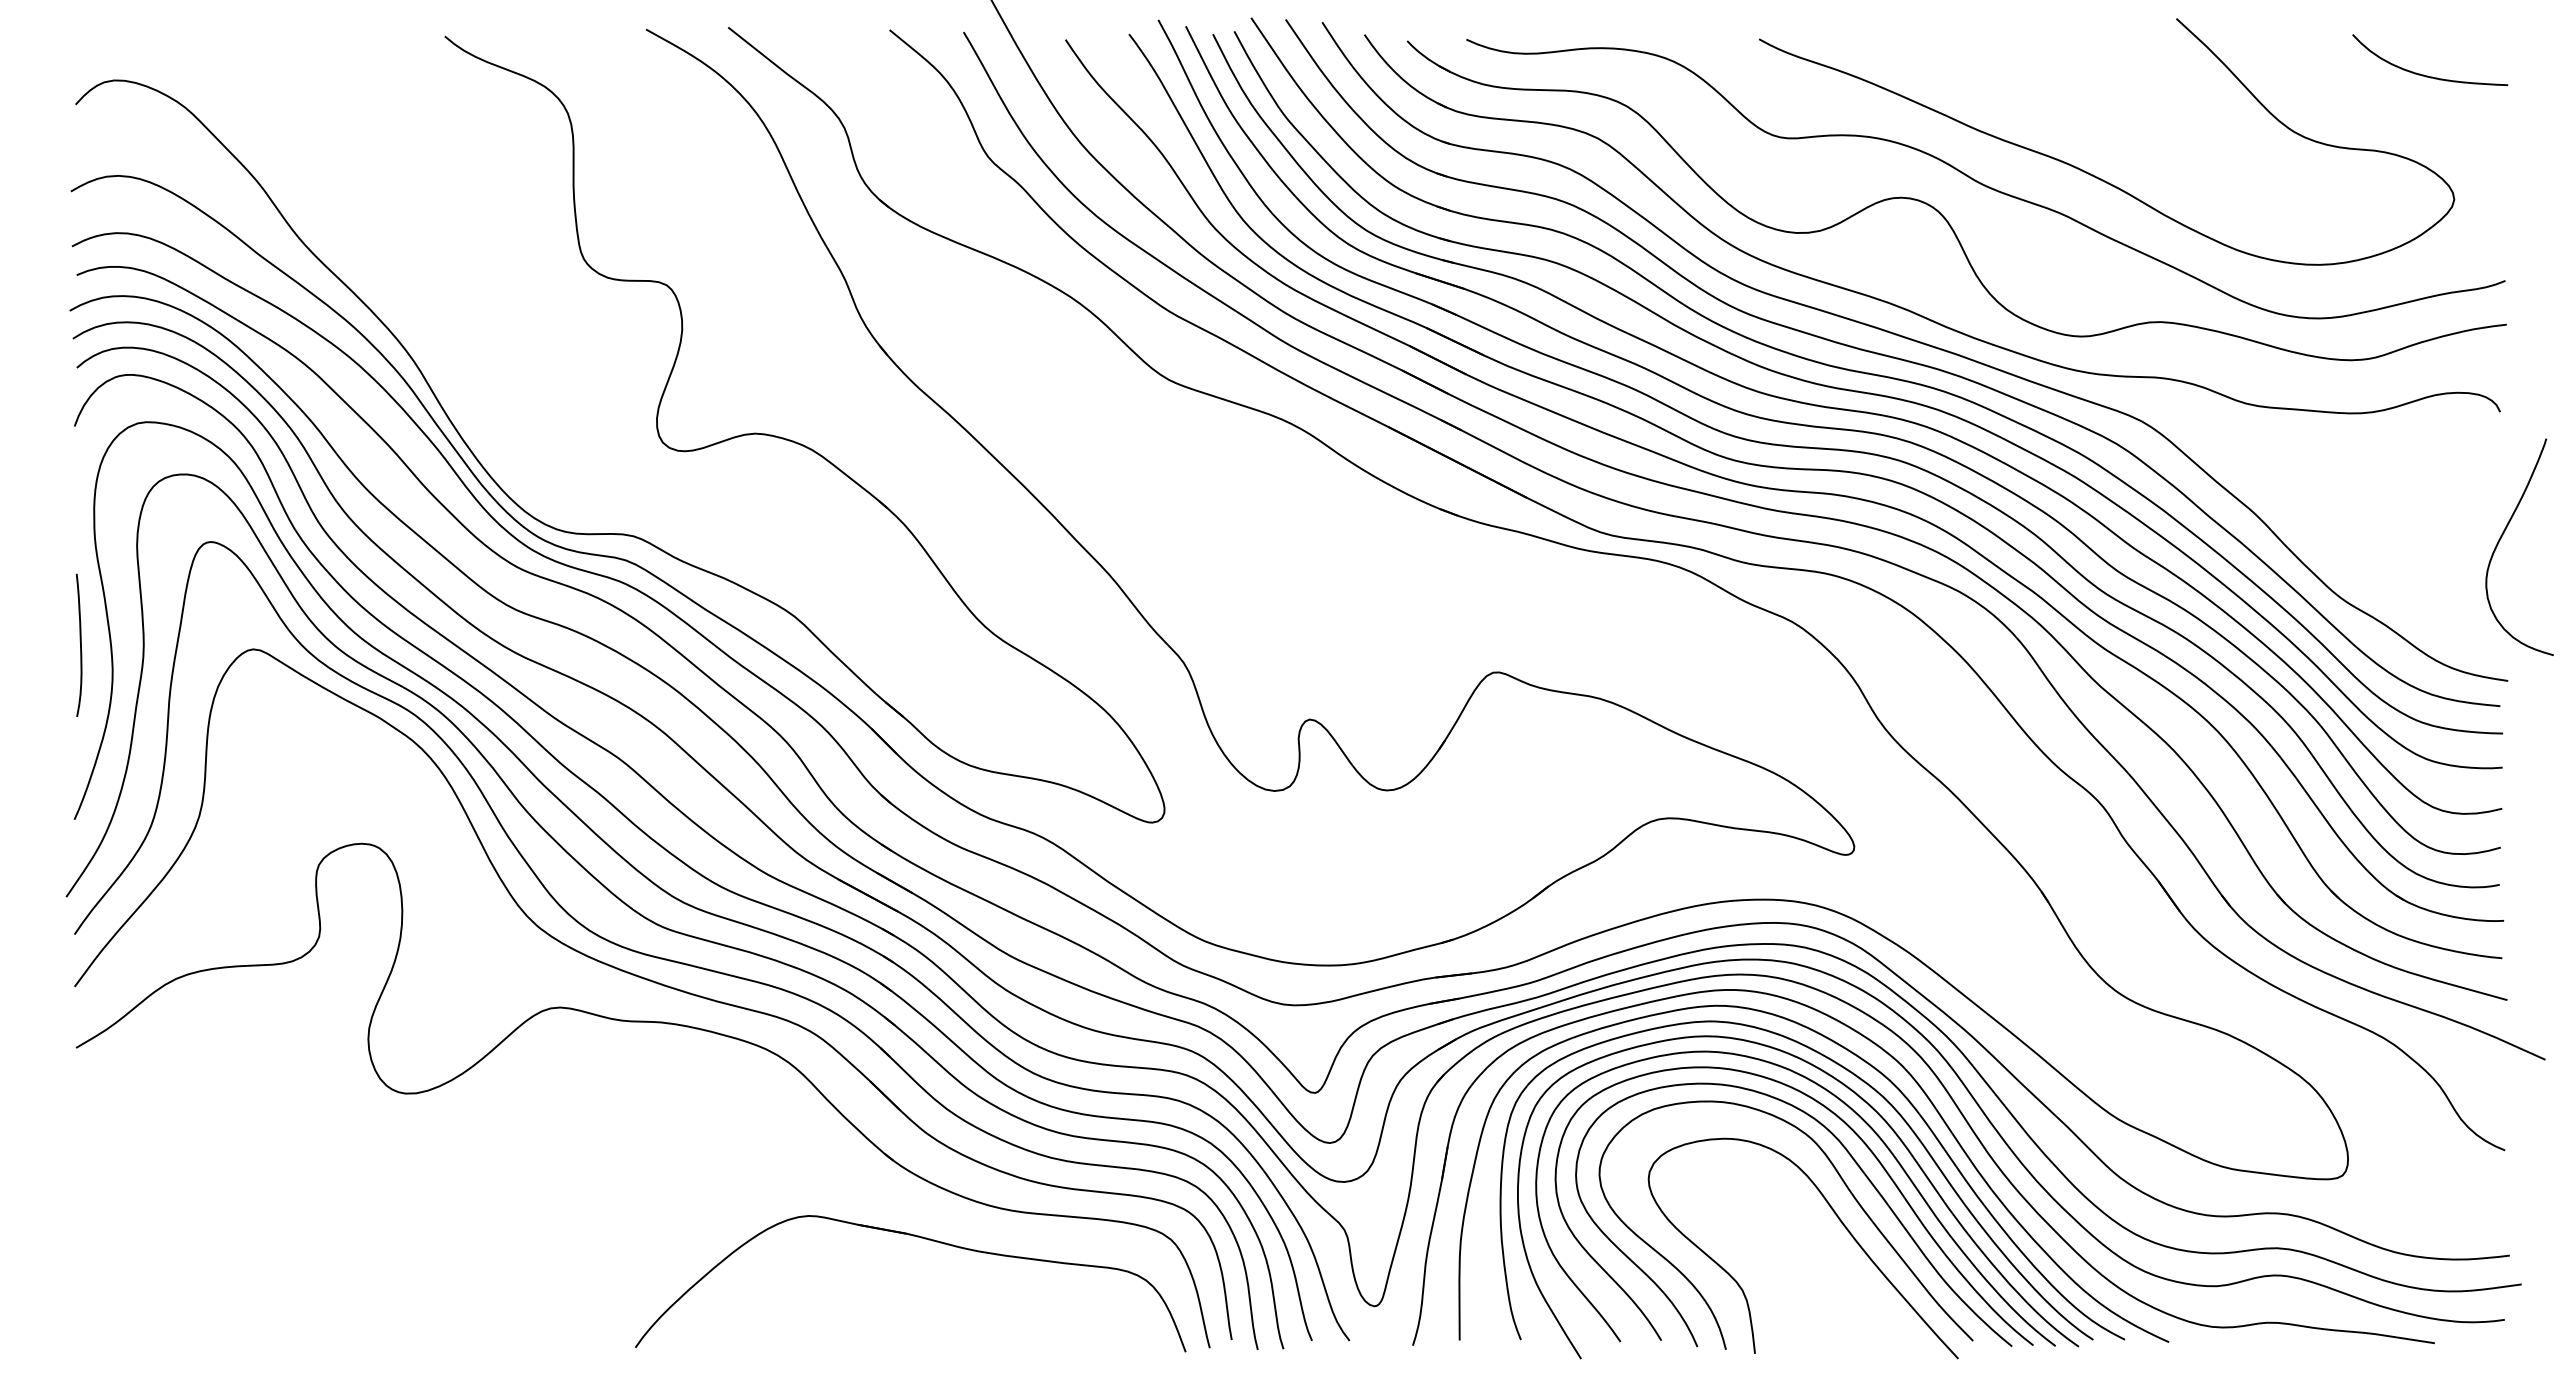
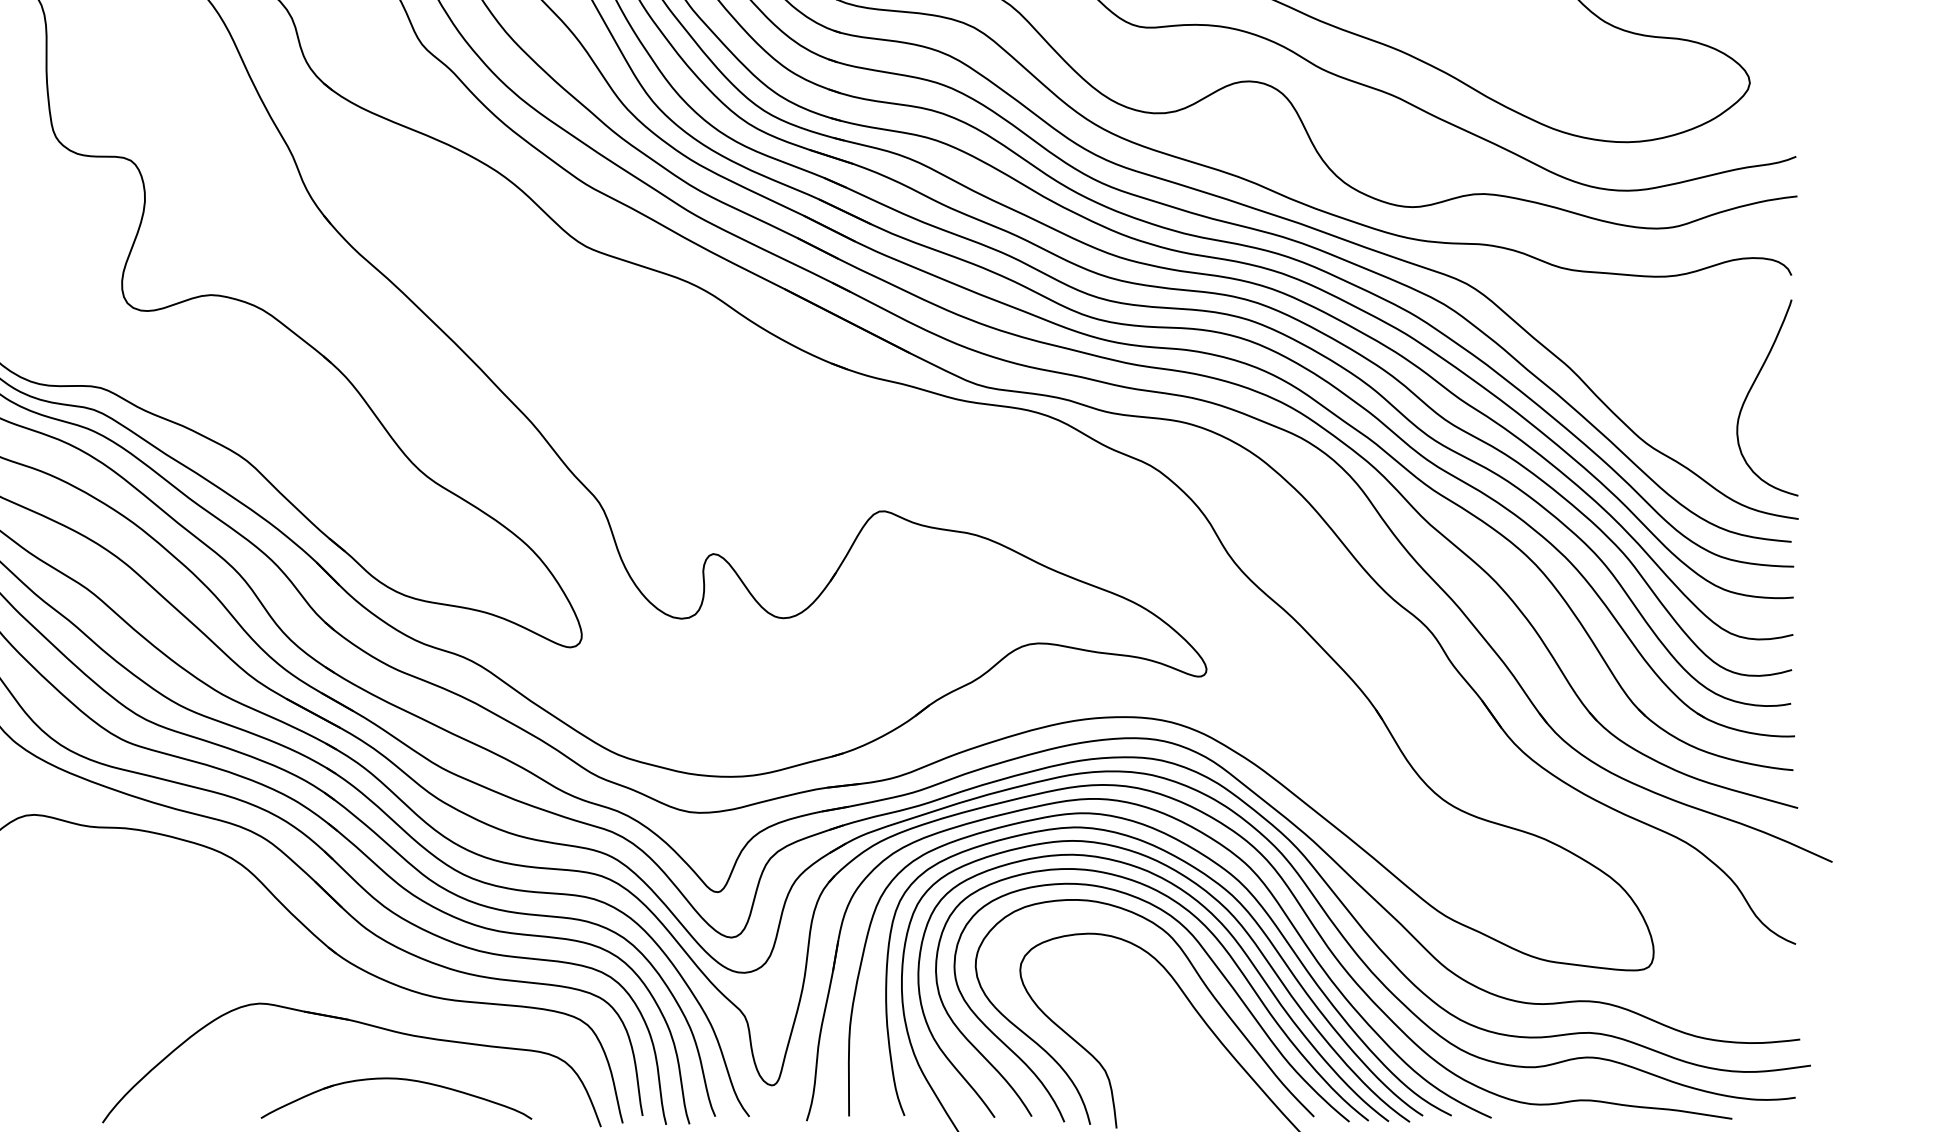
curve: (2501, 538) -> (1751, 390), moved
part: (964, 1300) -> (400, 1080), added

